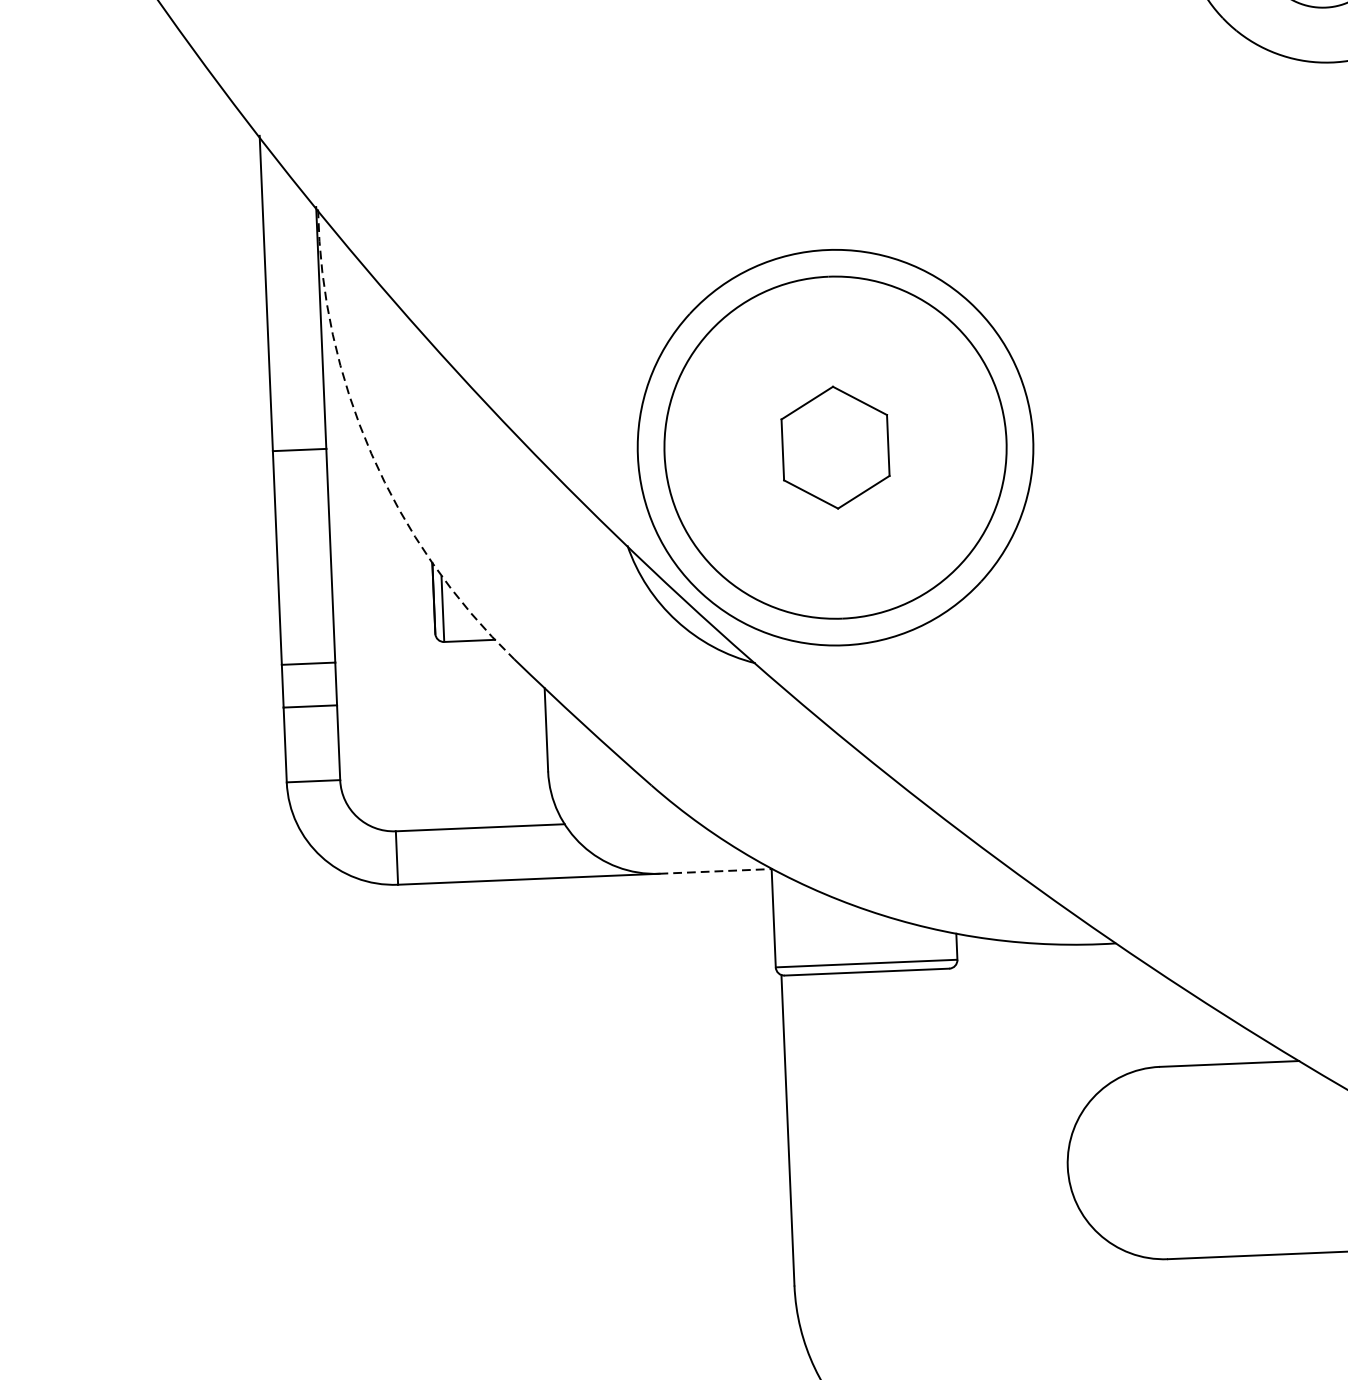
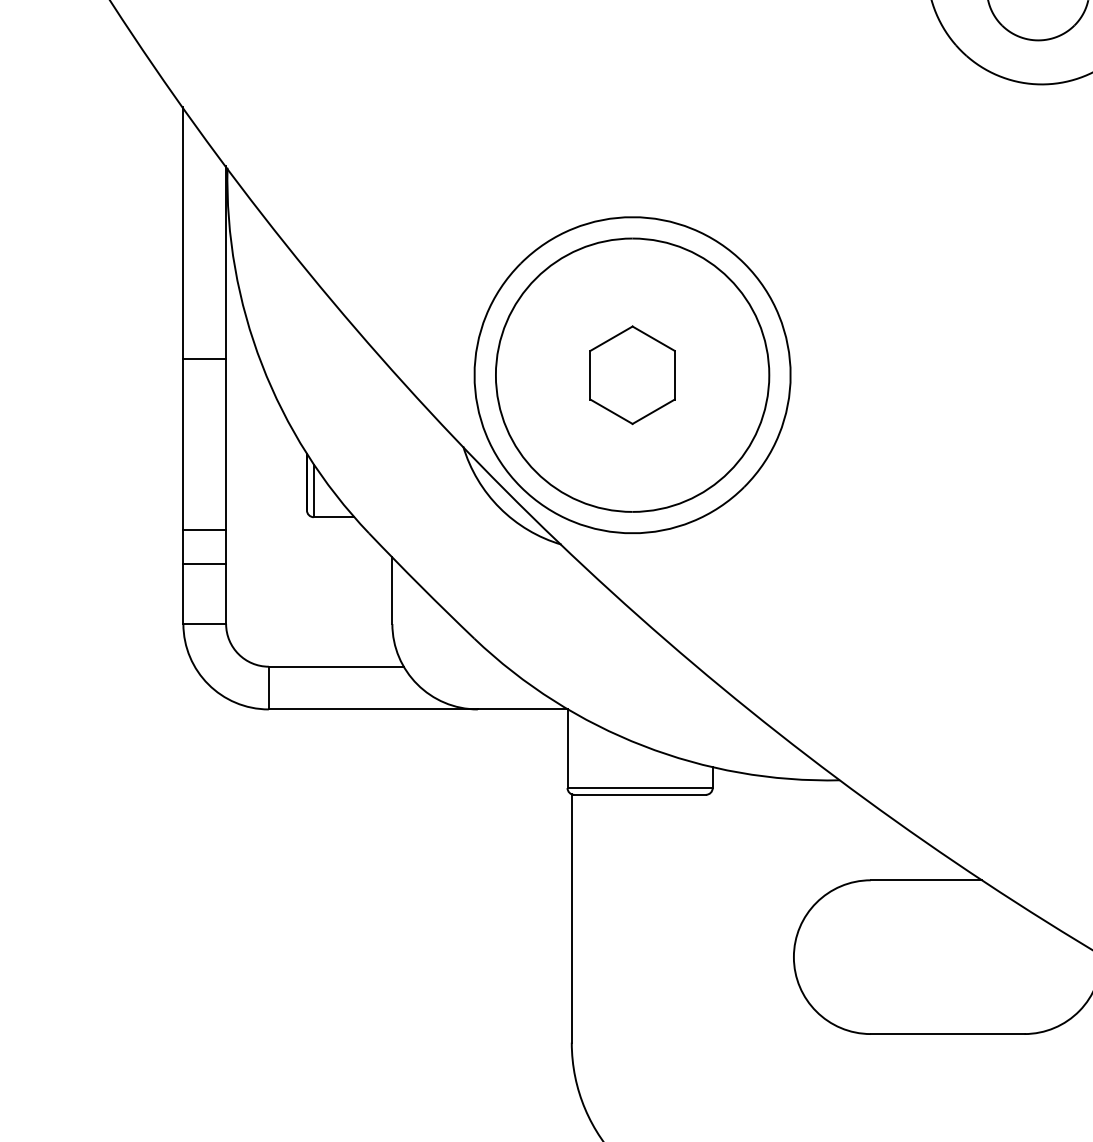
arc: (372, 453) -> (262, 364), dashed -> solid
line: (716, 871) -> (523, 709), dashed -> solid

